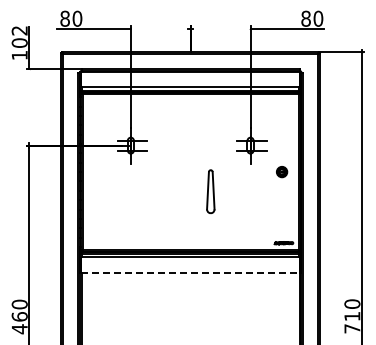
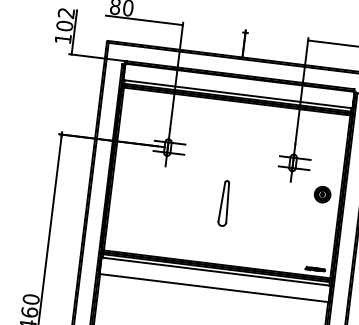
part: (281, 171) -> (322, 193), size x1.43
part: (210, 191) -> (224, 203), moved
line: (190, 272) -> (213, 287), dashed -> solid

